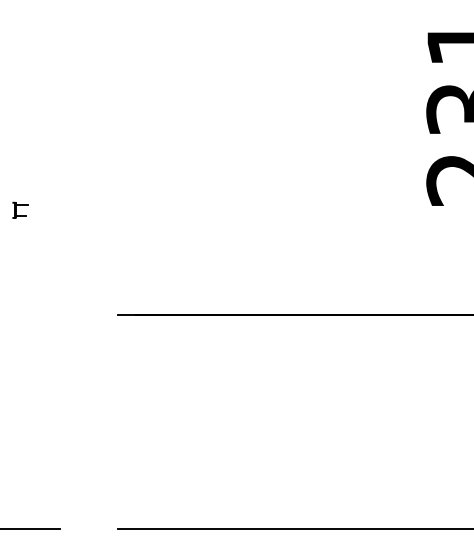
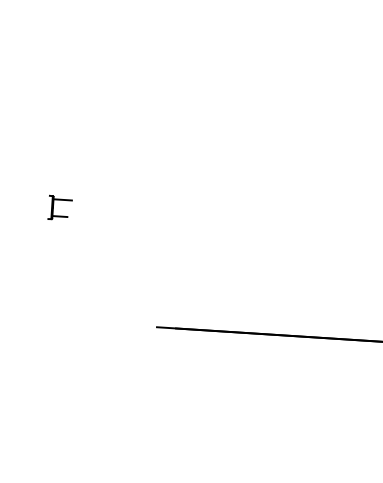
part: (20, 210) -> (60, 208), size x1.43

